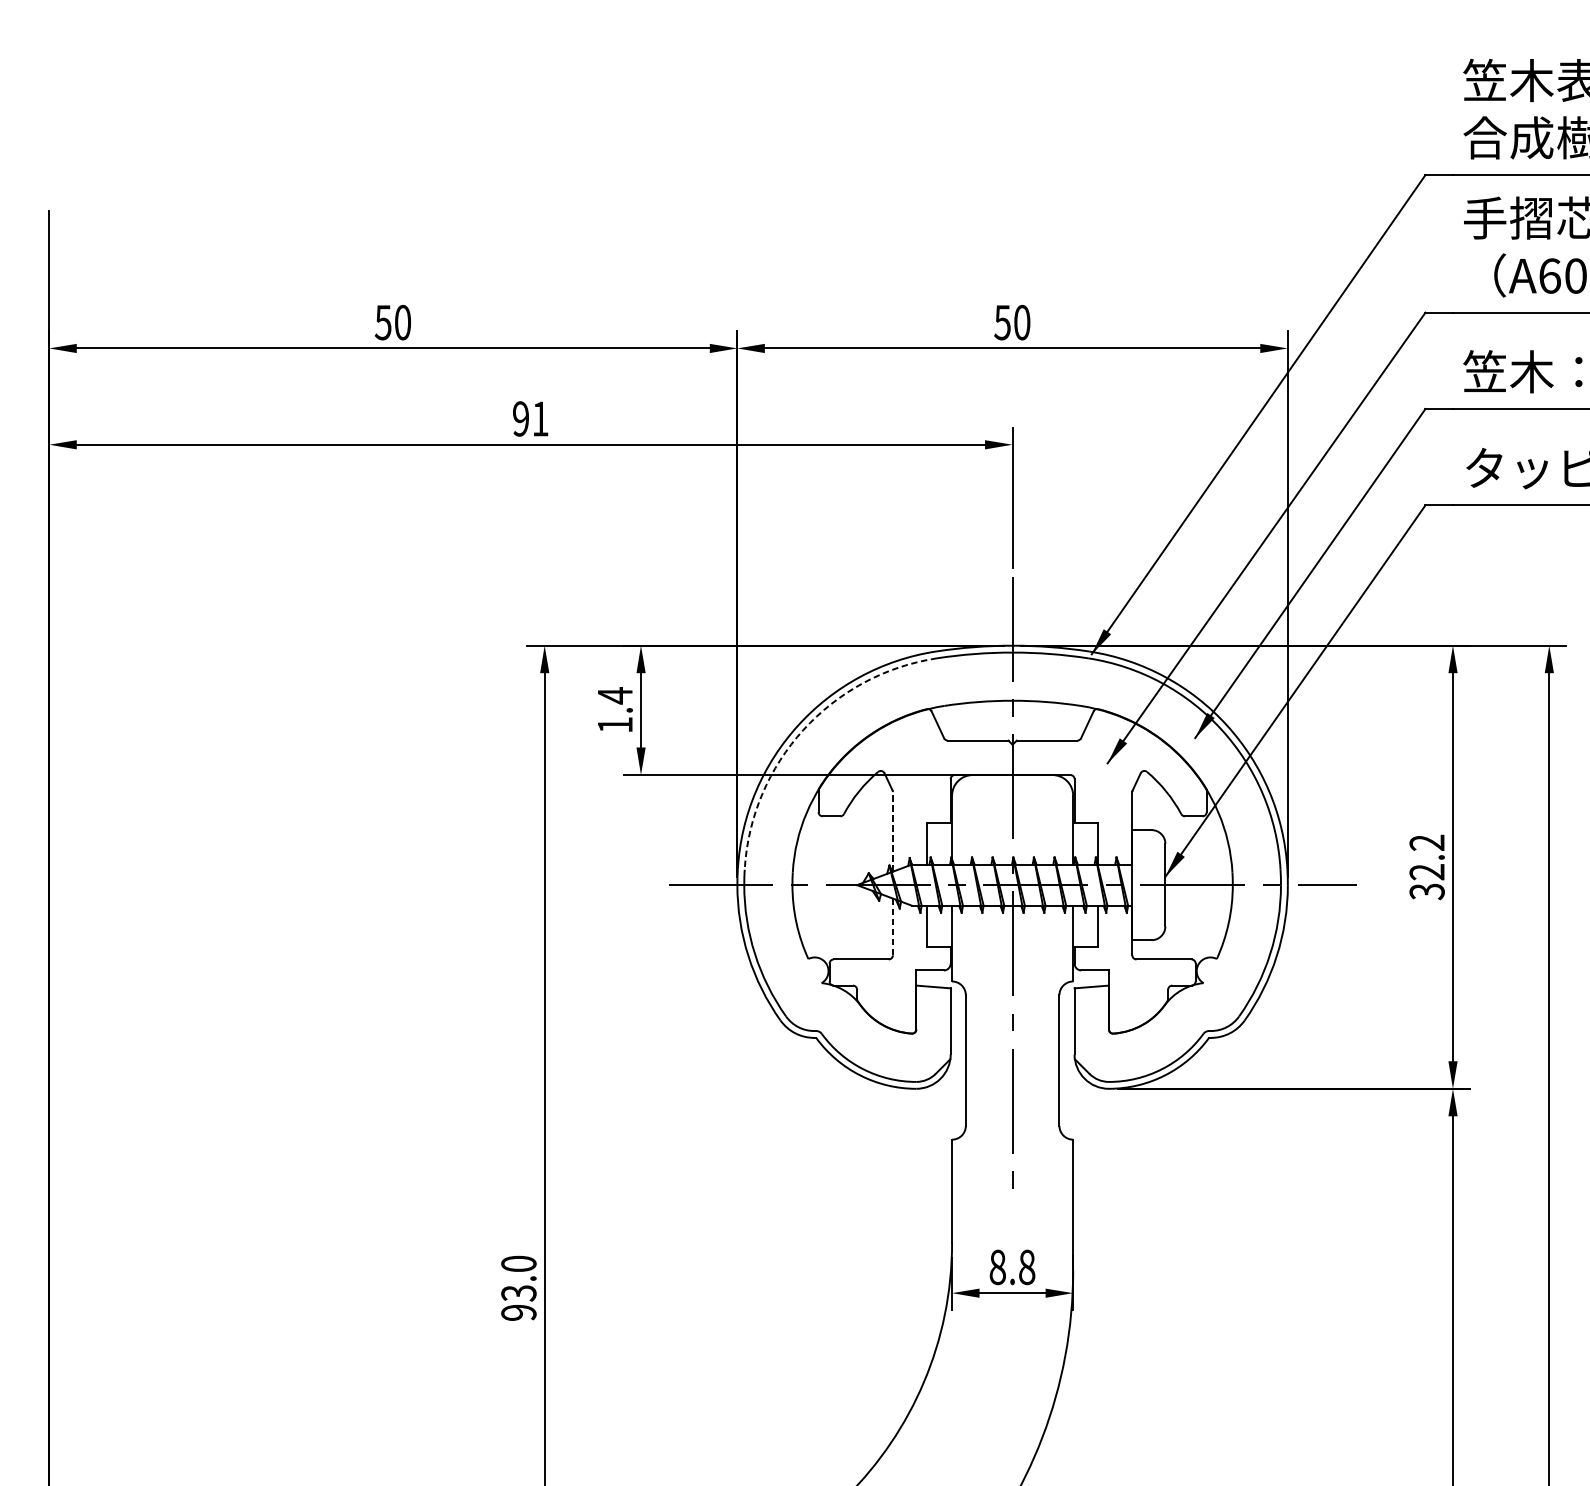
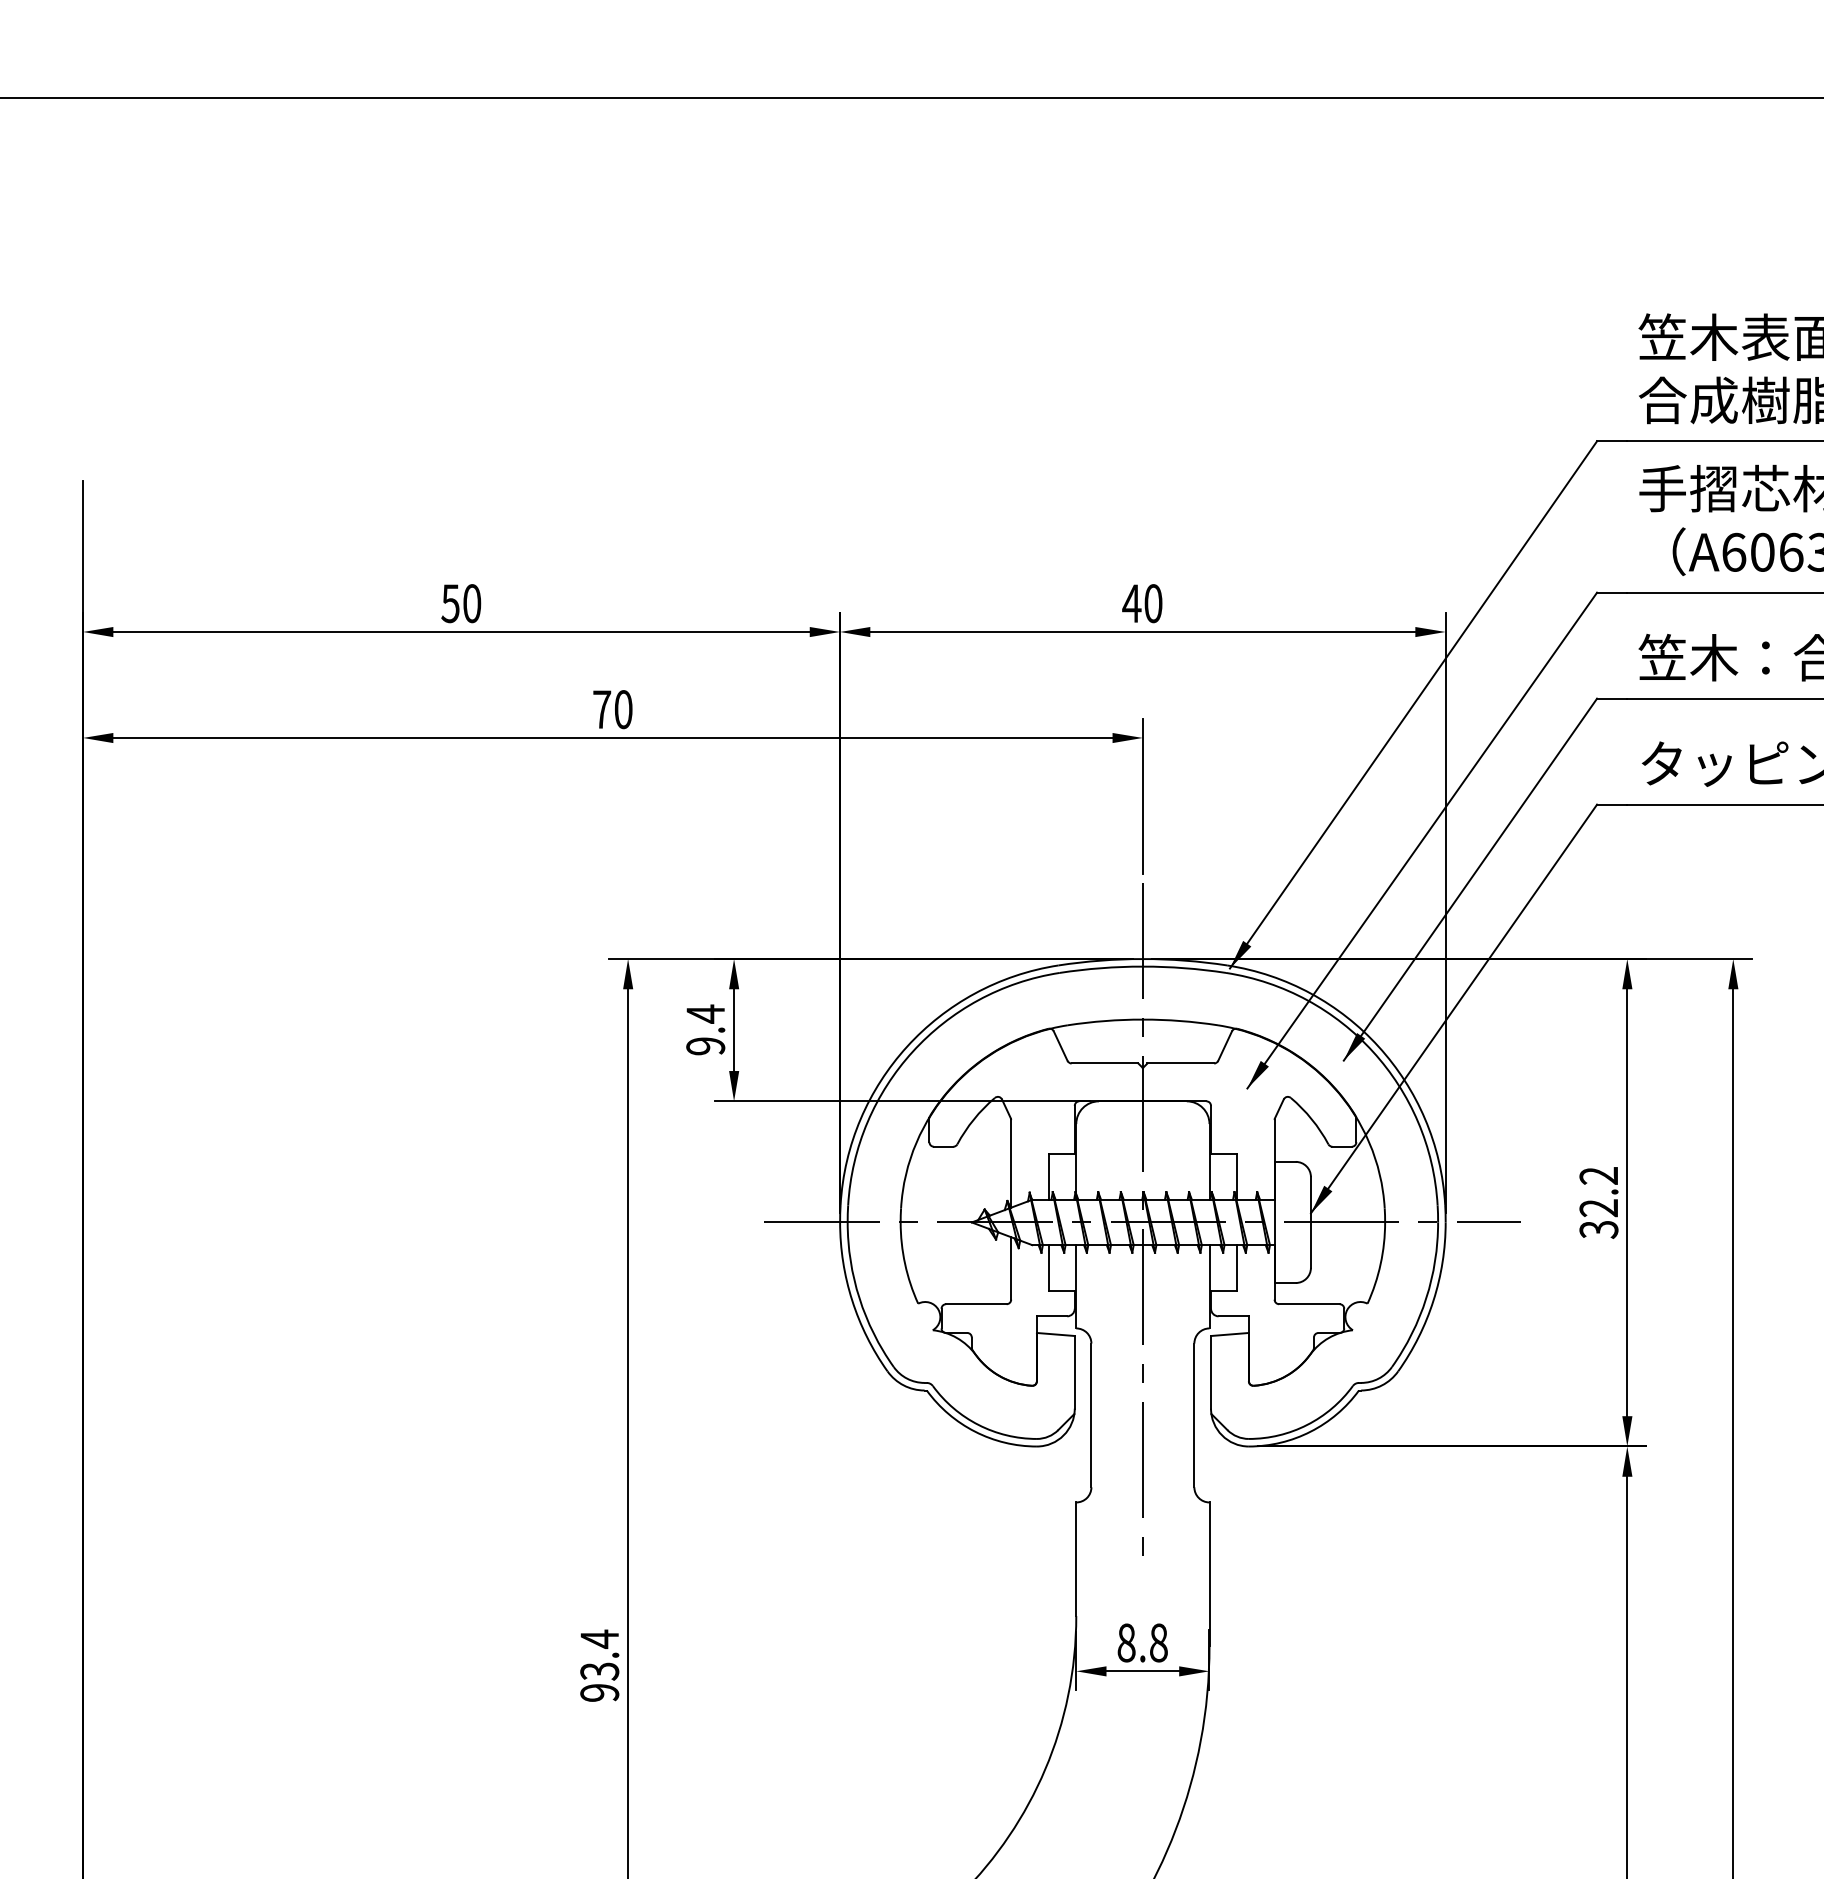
text: (1002, 322) -> (1131, 603), 50 -> 40
text: (530, 418) -> (612, 709), 91 -> 70
text: (615, 725) -> (705, 1046), 1.4 -> 9.4
arc: (803, 729) -> (912, 1051), dashed -> solid
line: (893, 831) -> (1011, 1163), dashed -> solid
line: (893, 926) -> (1011, 1267), dashed -> solid
text: (518, 1264) -> (599, 1639), 93.0 -> 93.4

